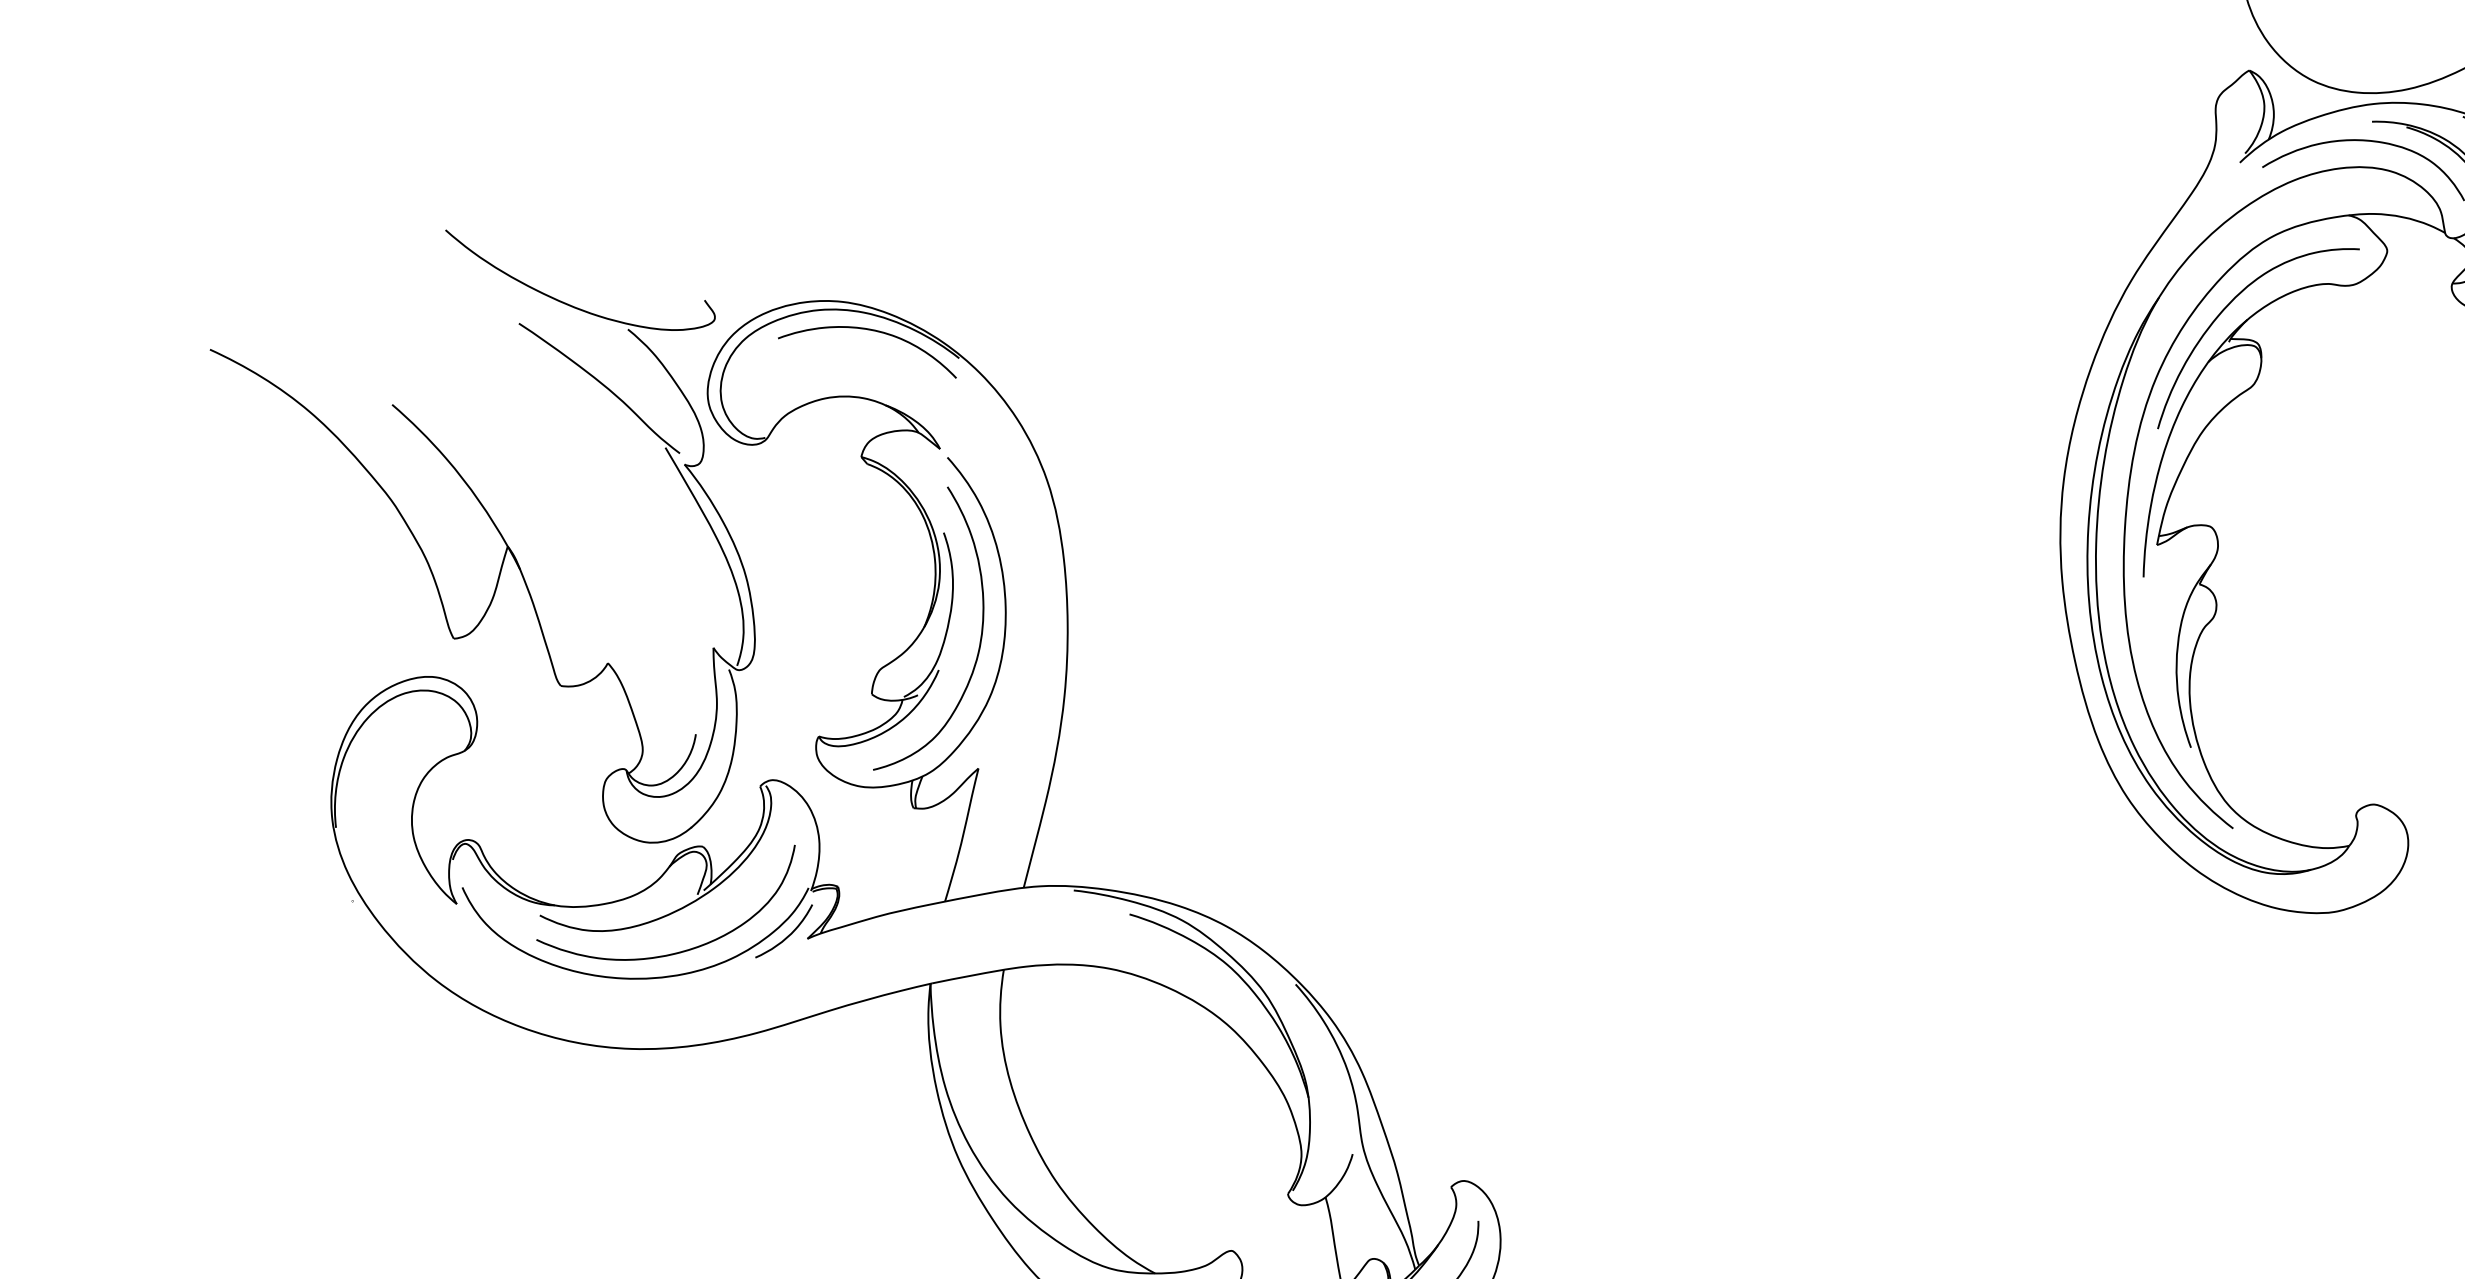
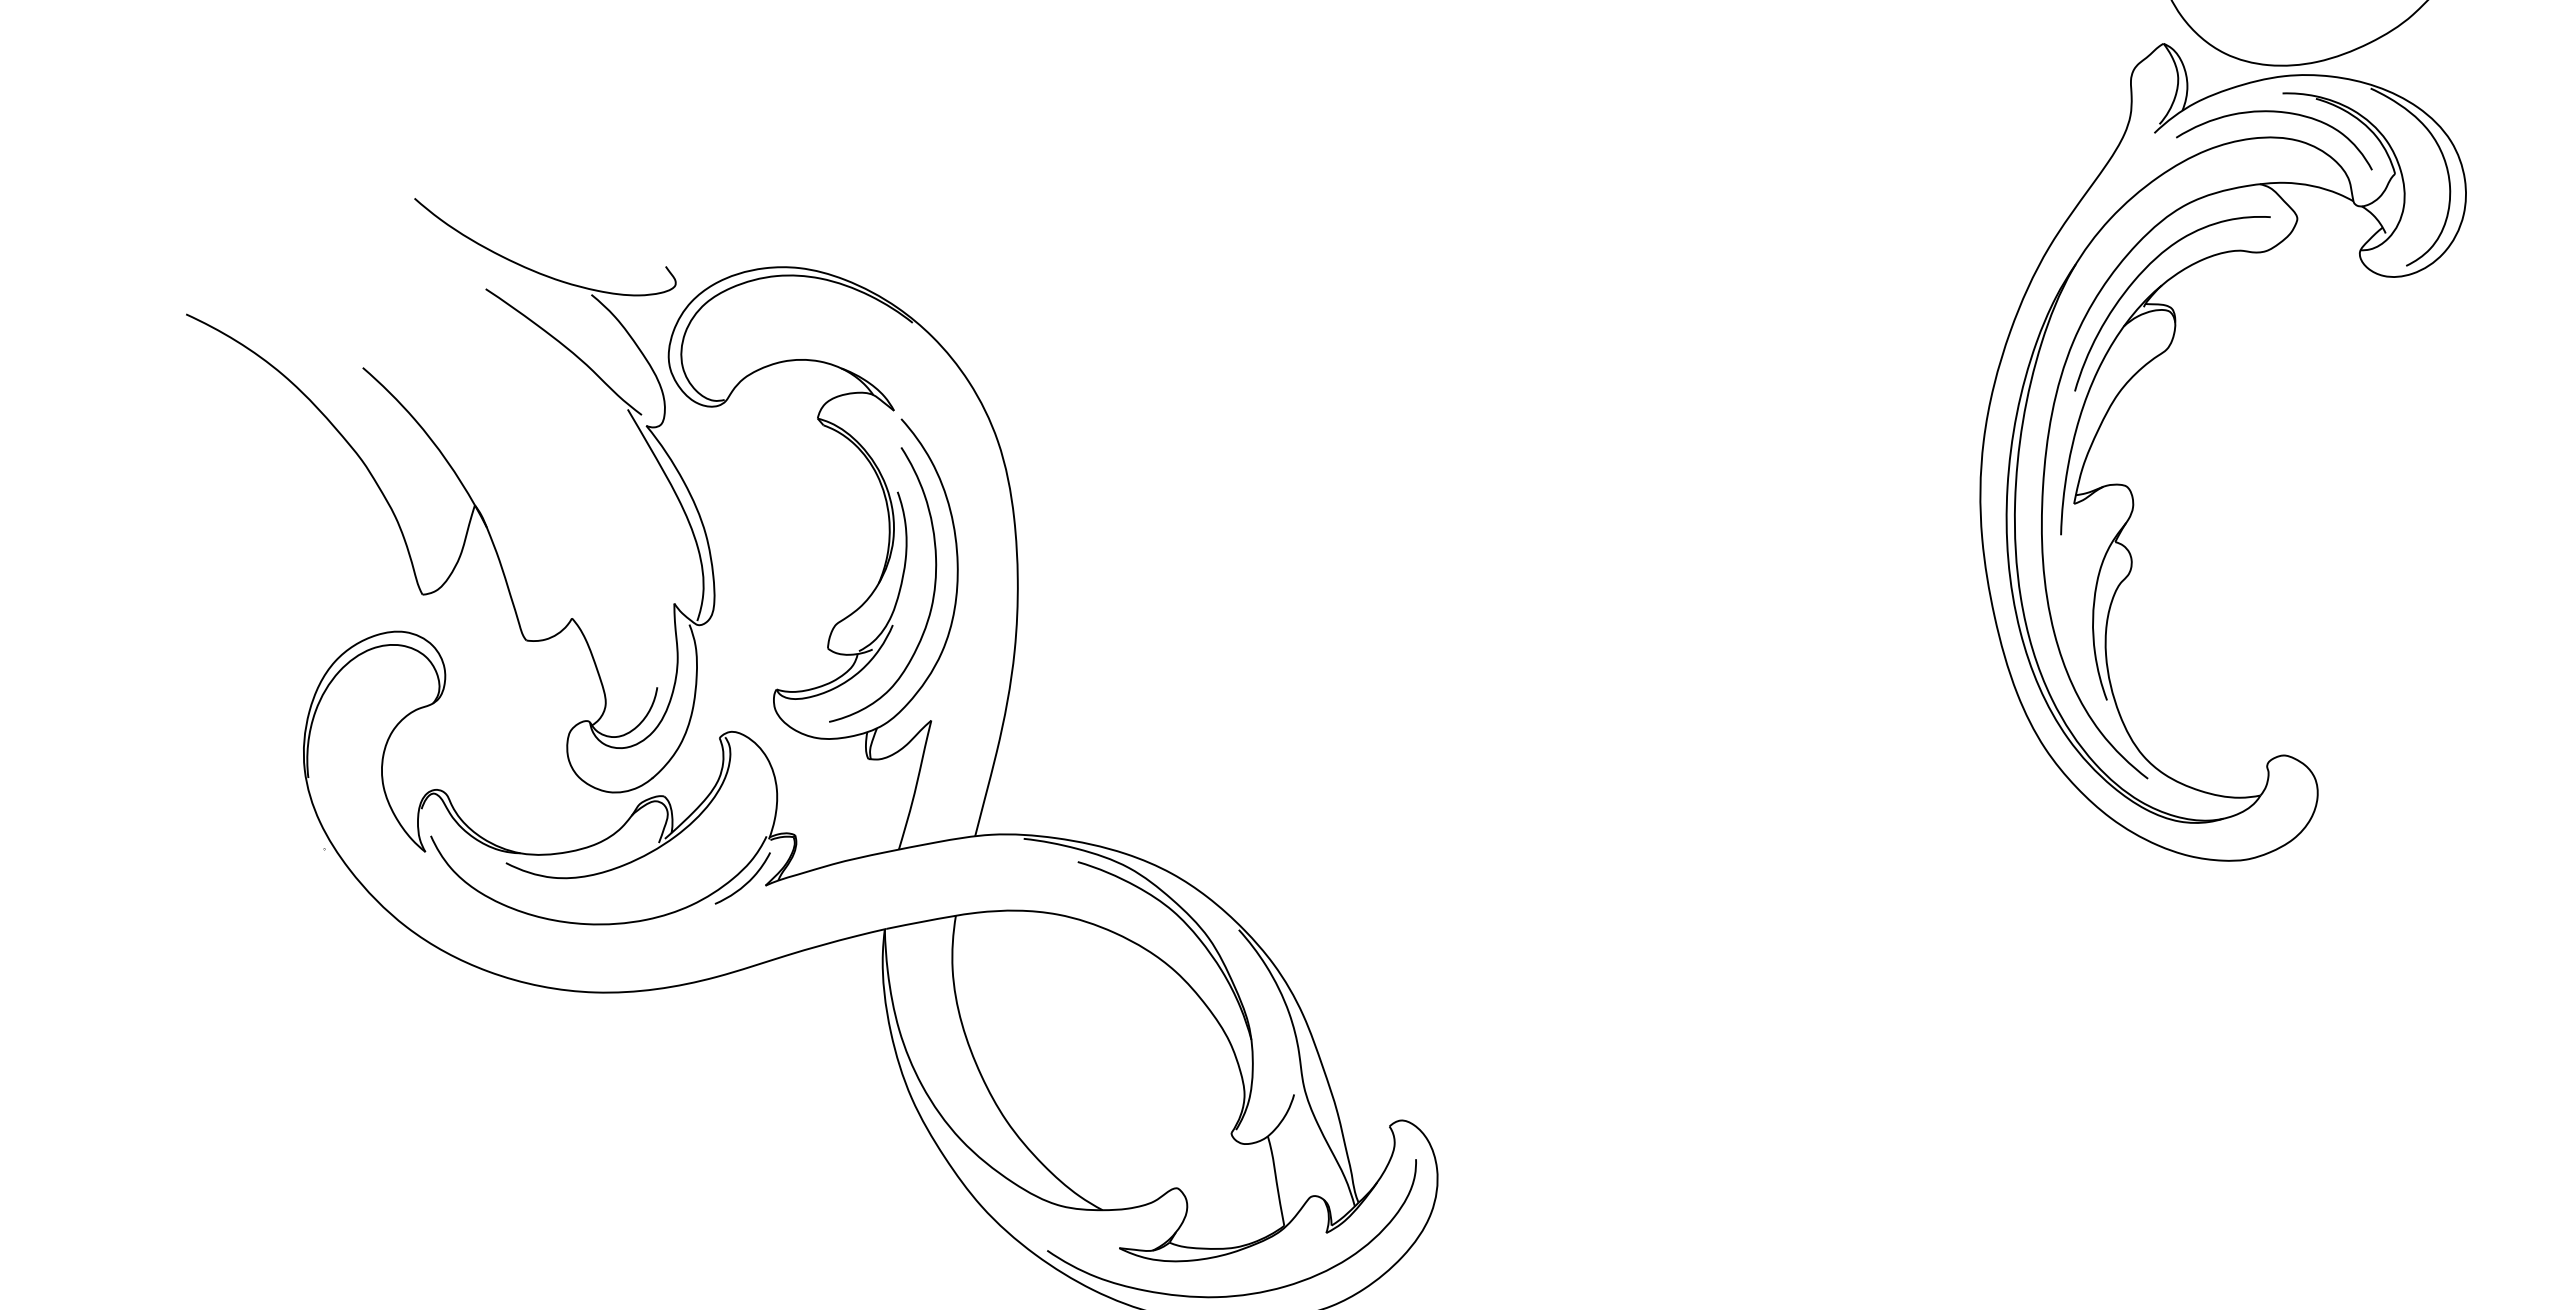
curve: (871, 331) -> (827, 296), removed
curve: (676, 952) -> (638, 898), removed

